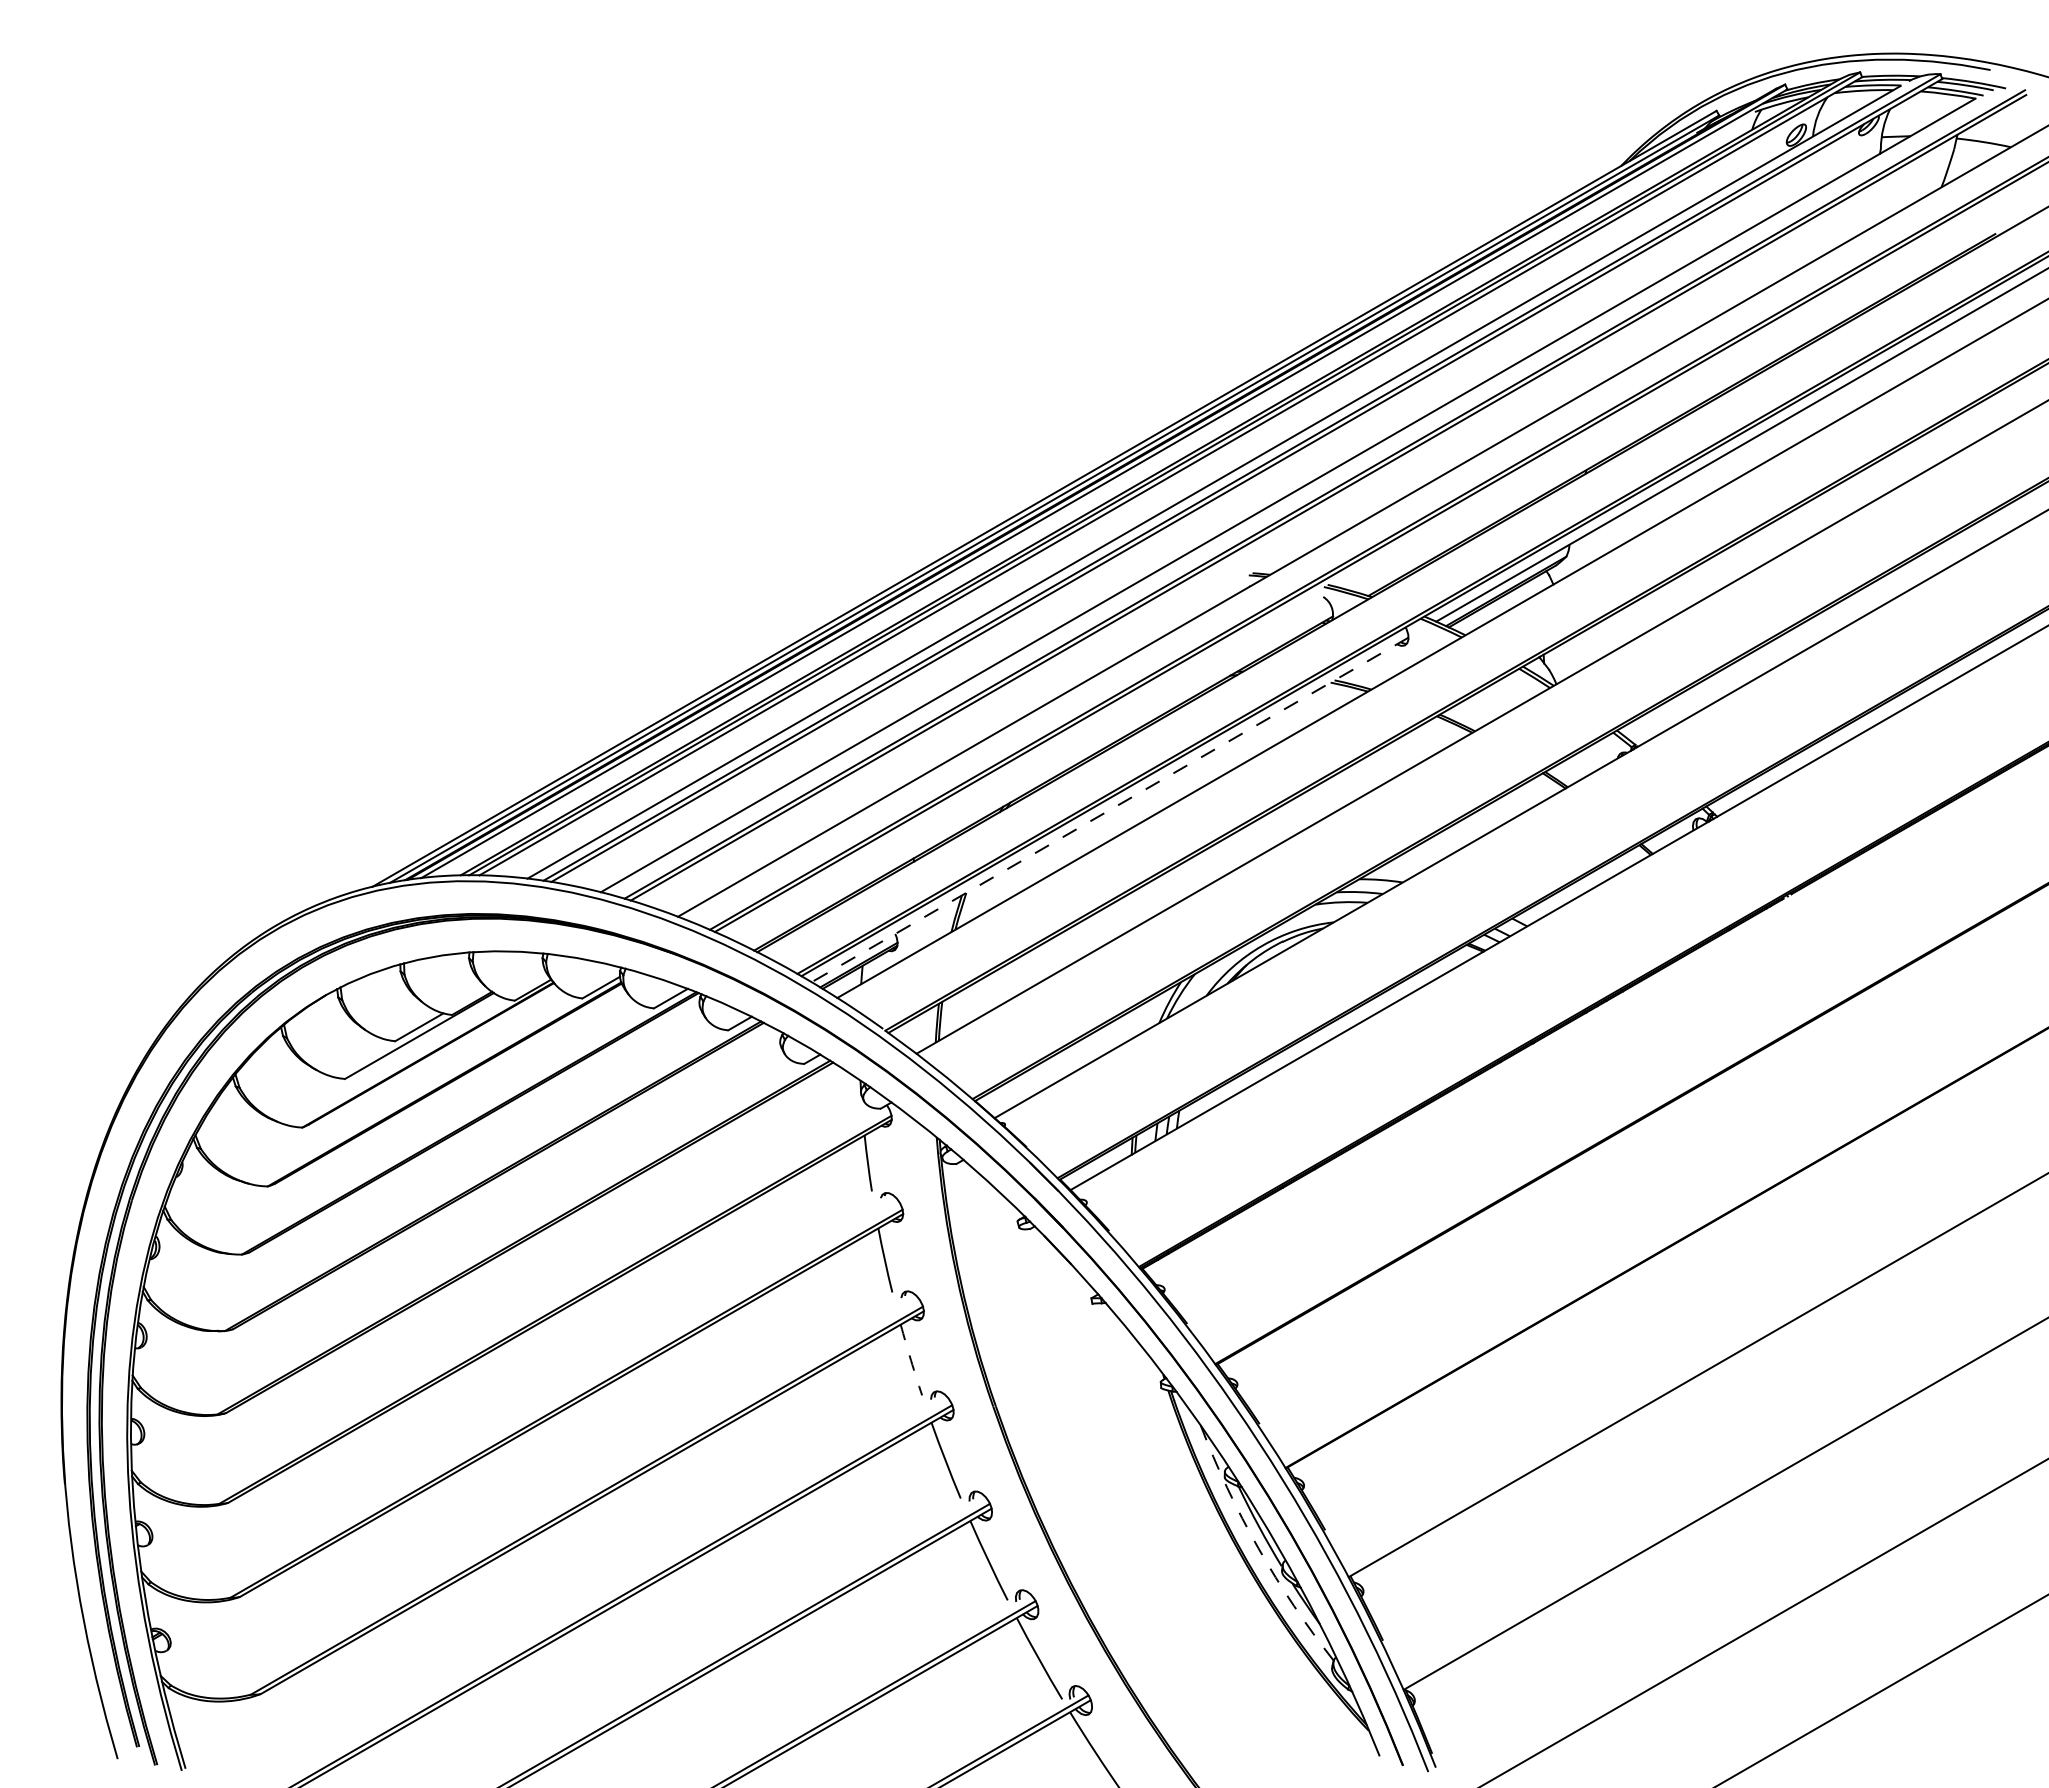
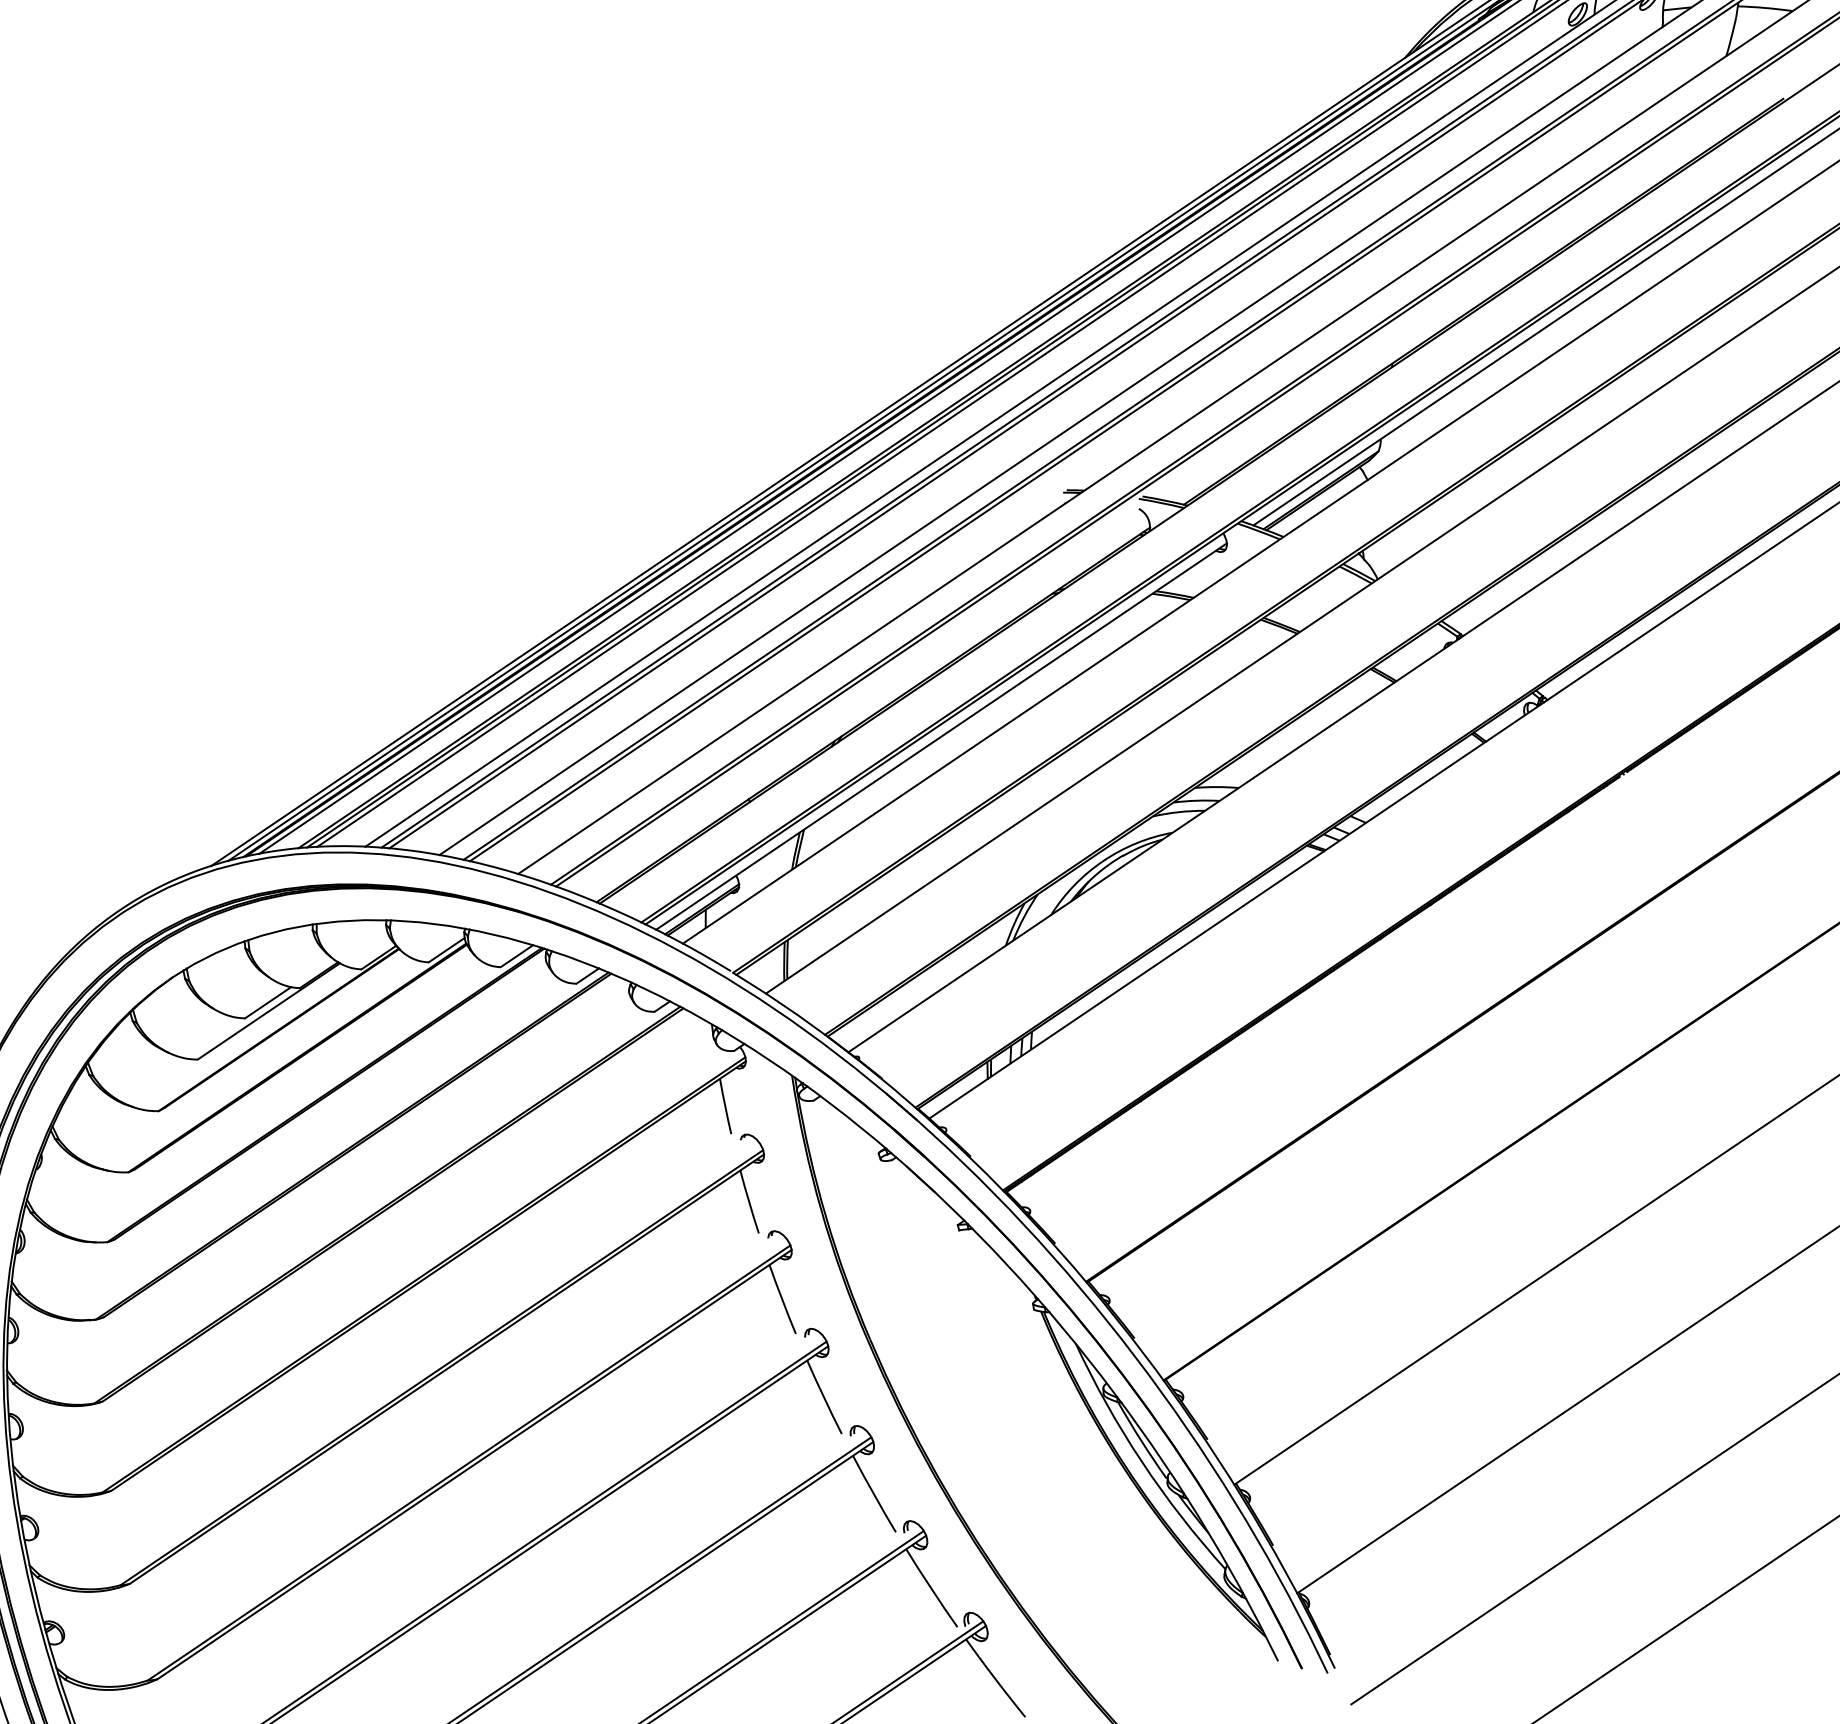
line: (1110, 809) -> (941, 736), dashed -> solid
arc: (910, 1360) -> (781, 1299), dashed -> solid
arc: (1258, 1548) -> (1142, 1462), dashed -> solid

